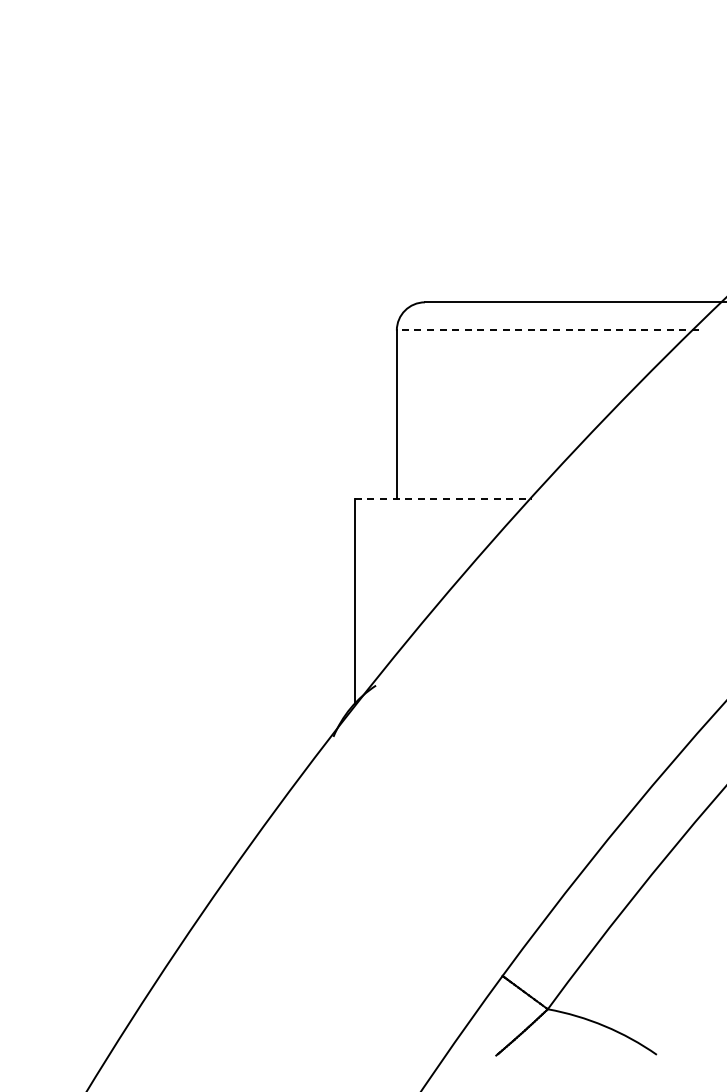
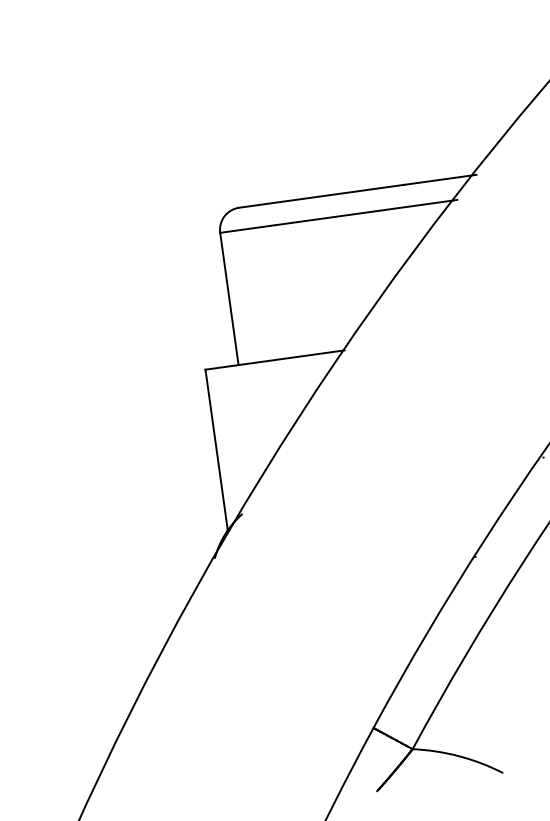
line: (547, 330) -> (338, 216), dashed -> solid
line: (443, 498) -> (275, 359), dashed -> solid

